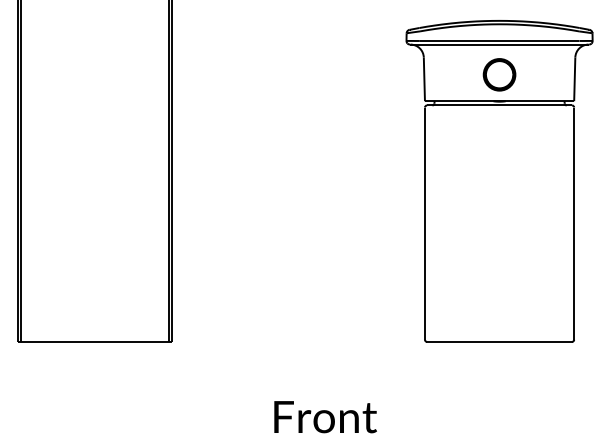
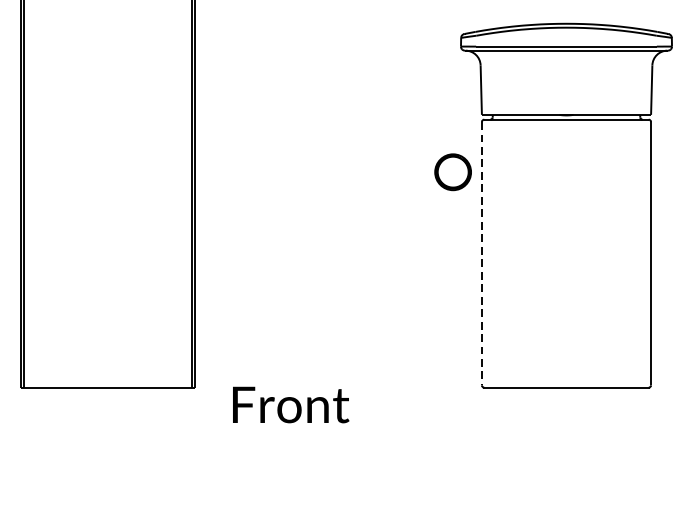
part: (499, 74) -> (453, 171), moved
line: (424, 224) -> (481, 254), solid -> dashed
text: (325, 417) -> (290, 405), moved

